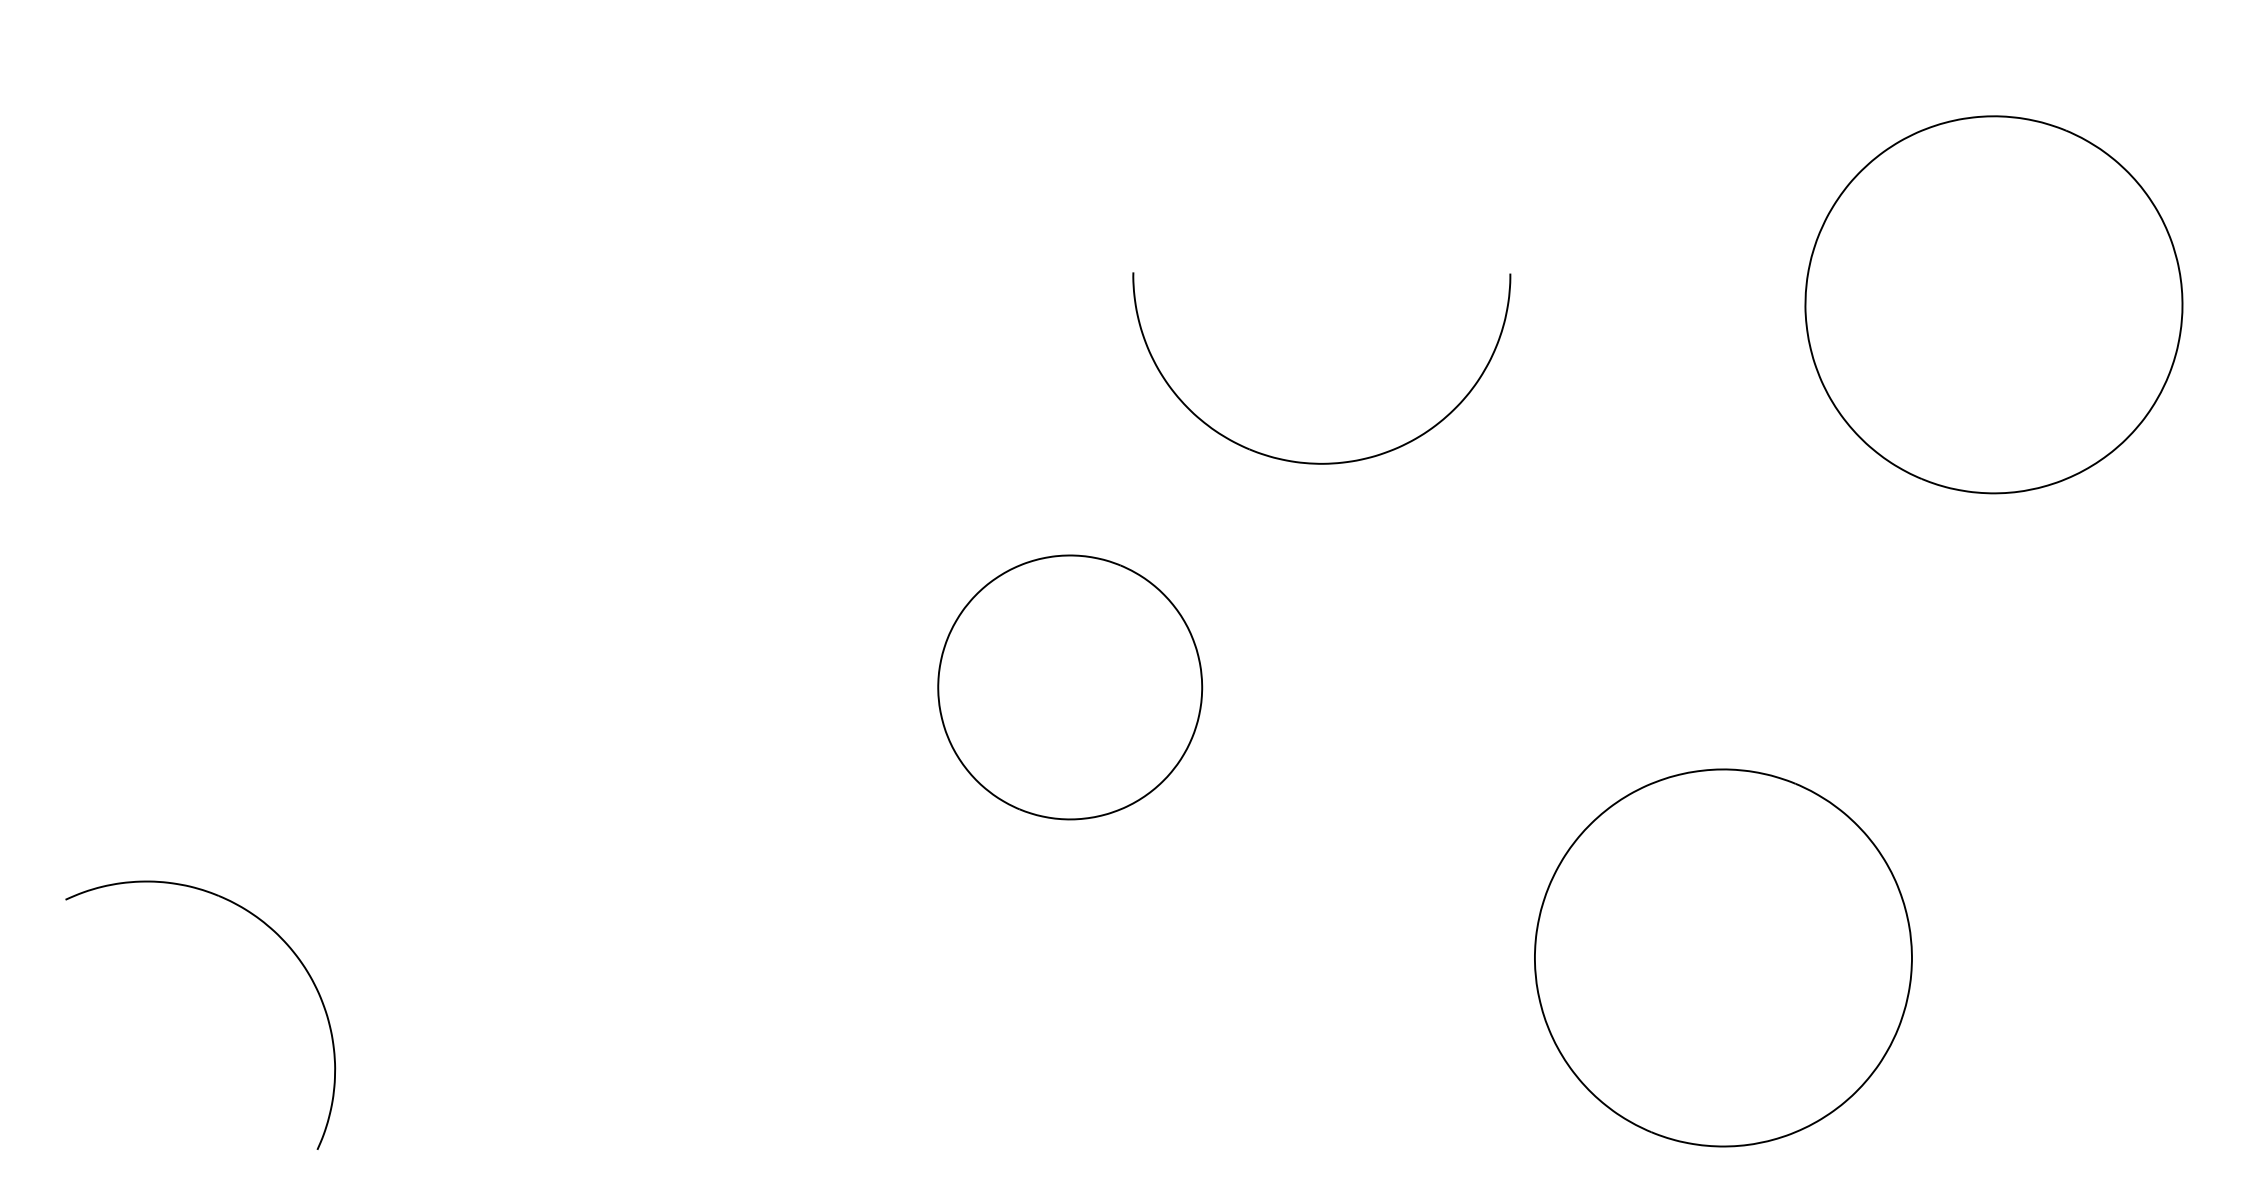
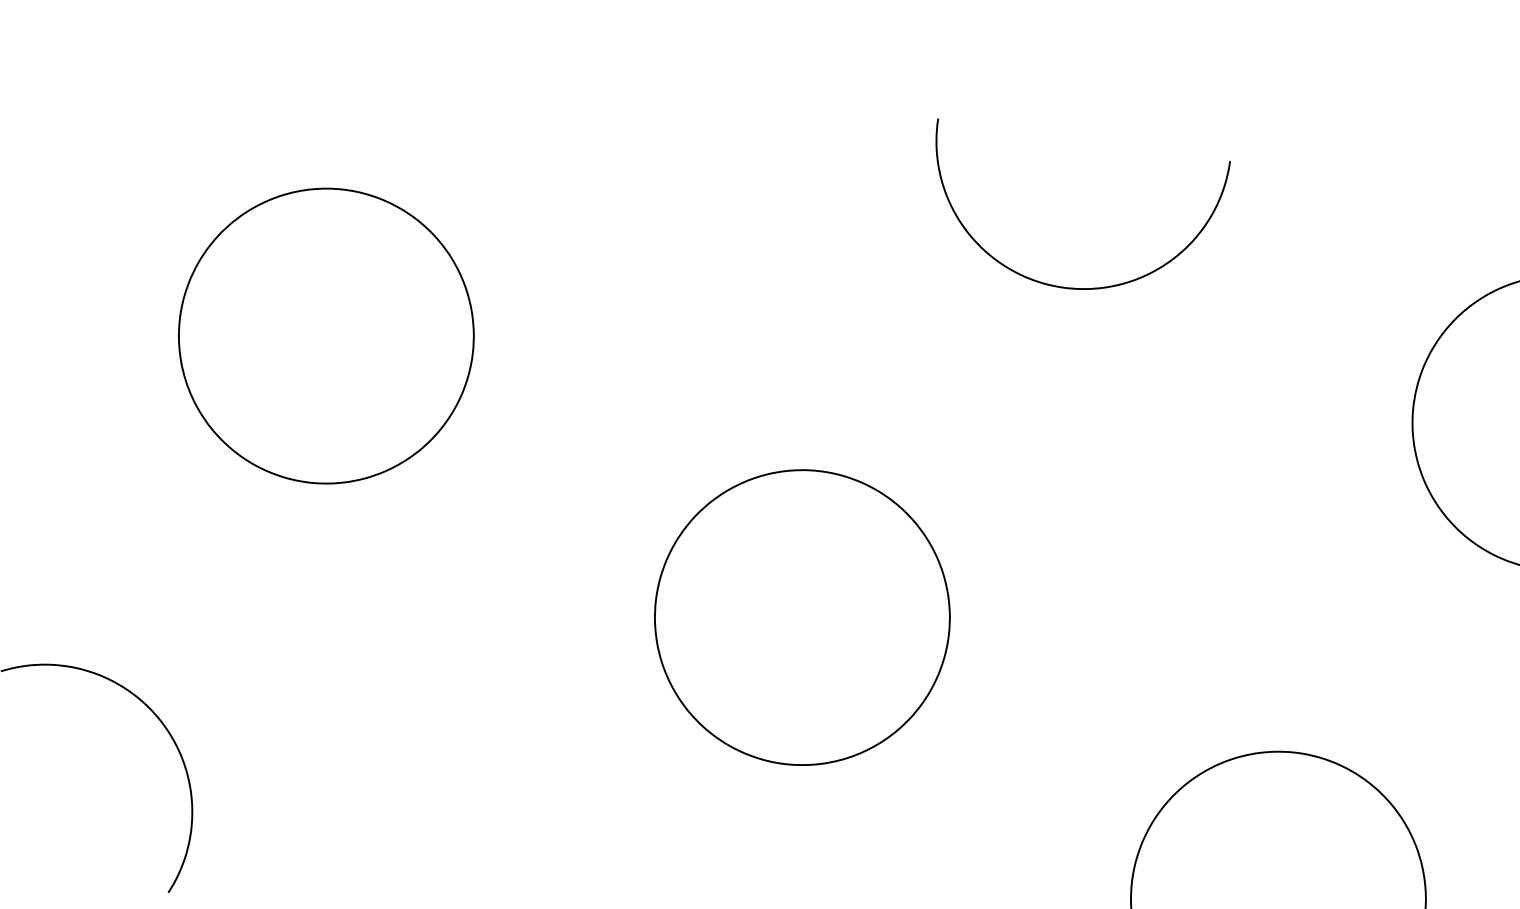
part: (416, 416) -> (325, 335), added
part: (1323, 462) -> (1064, 286), moved
part: (1069, 687) -> (801, 617), size x1.43

